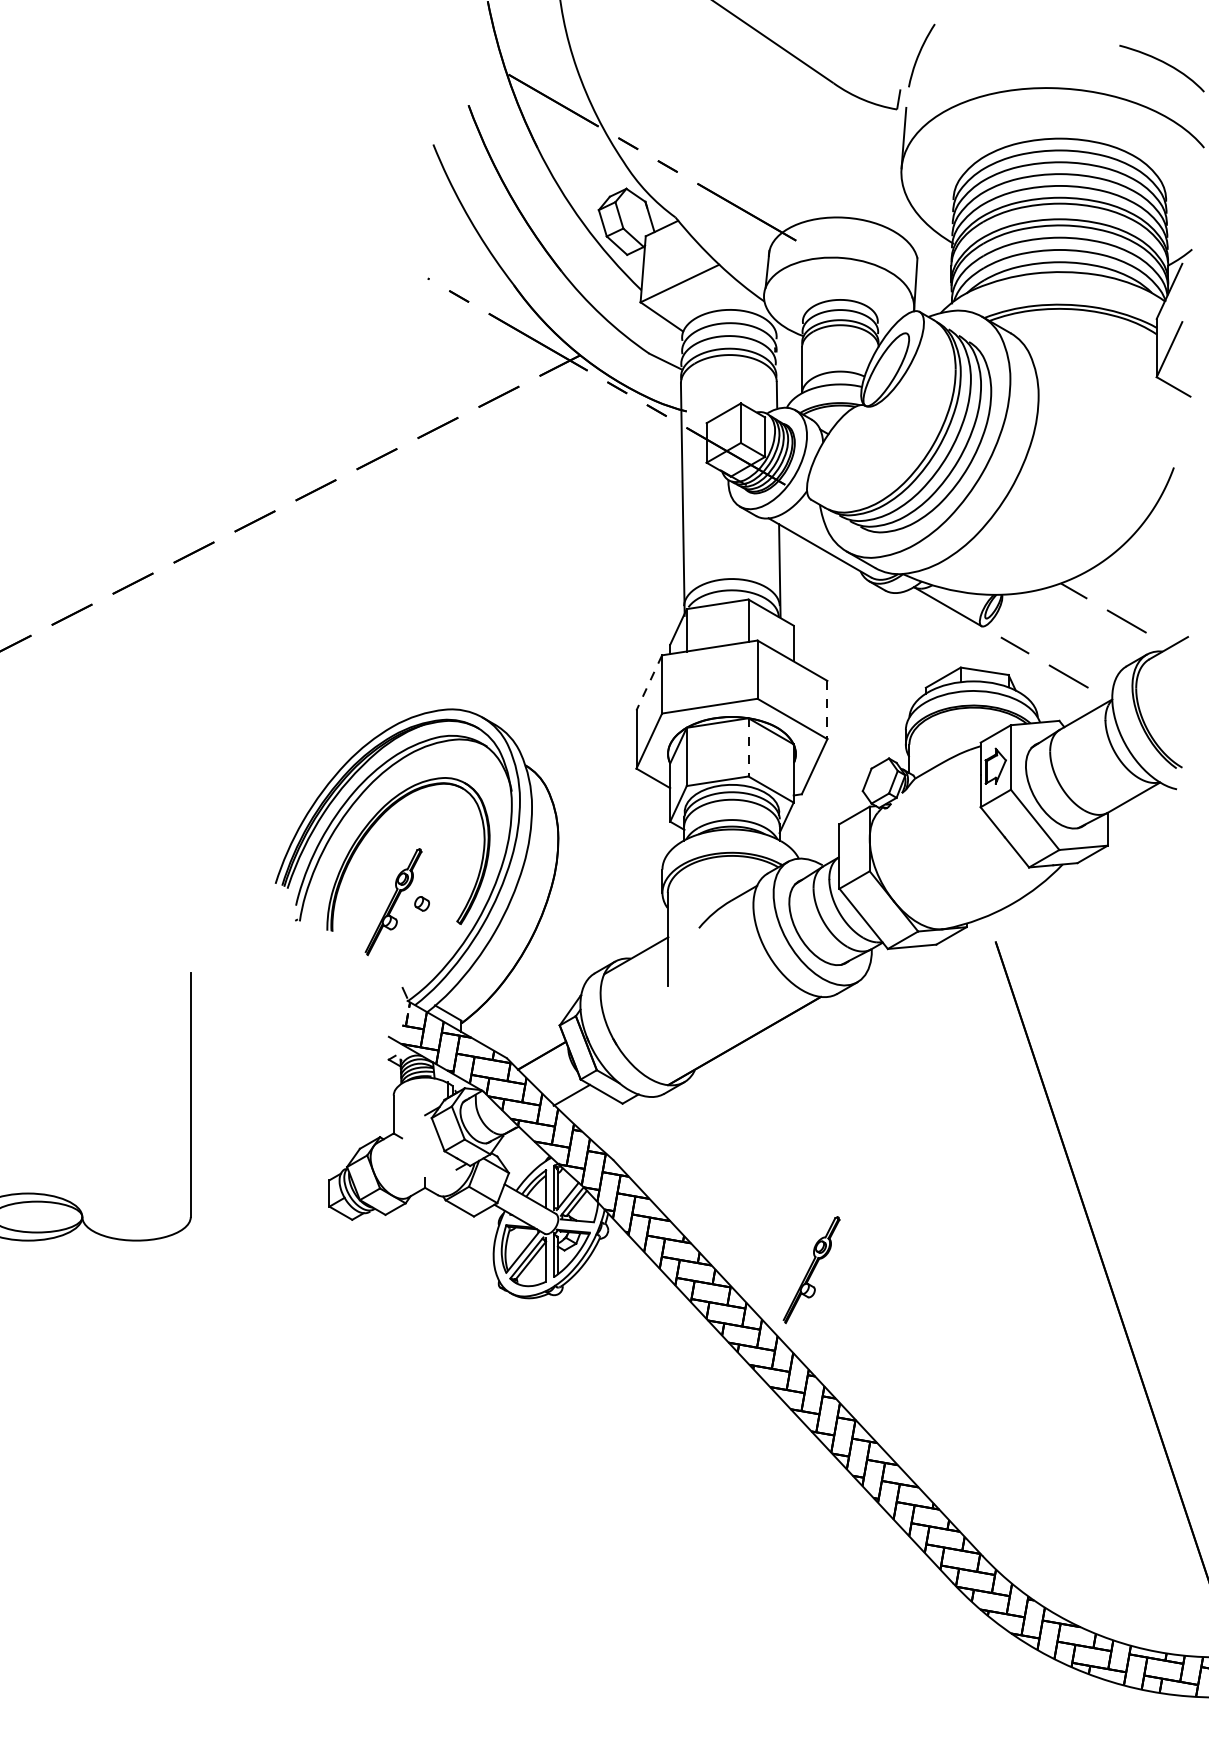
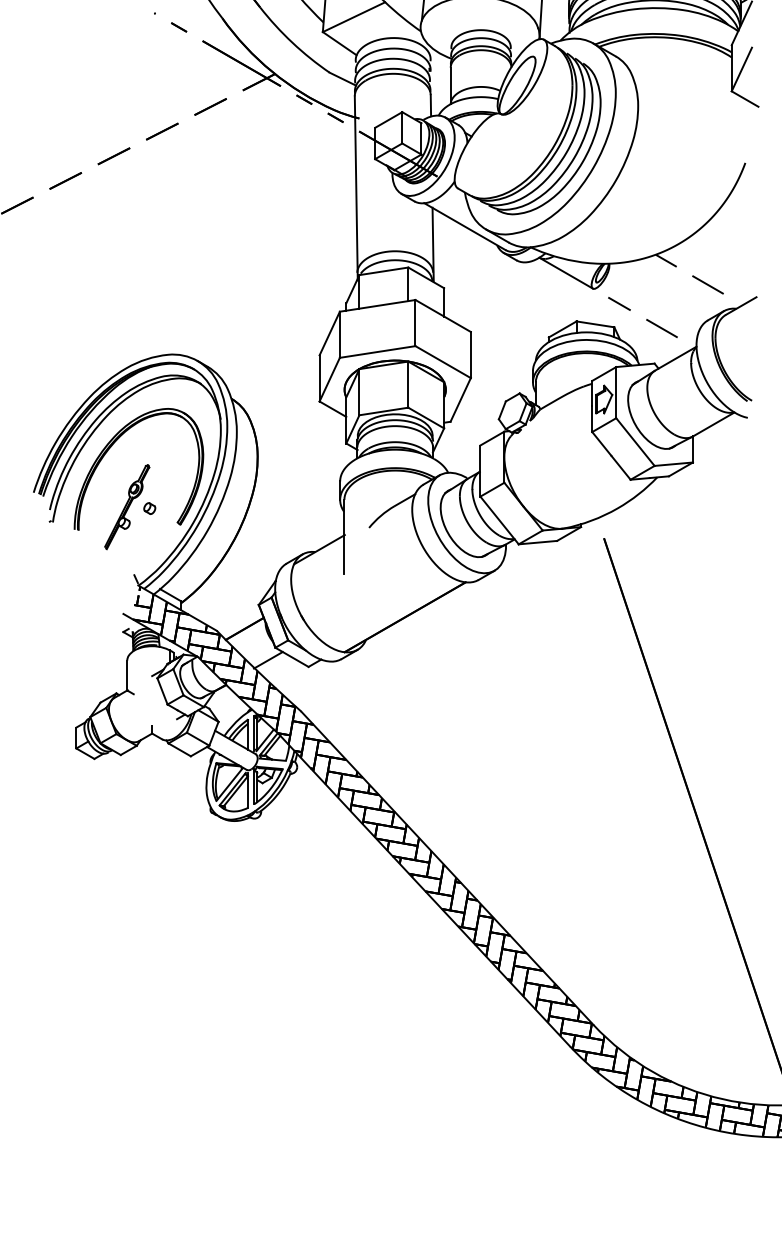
line: (649, 683) -> (329, 334), dashed -> solid
line: (827, 710) -> (470, 355), dashed -> solid
line: (748, 747) -> (408, 384), dashed -> solid
part: (811, 1270) -> (458, 799), removed

